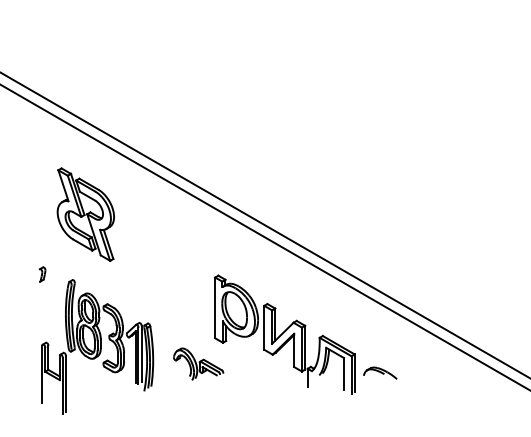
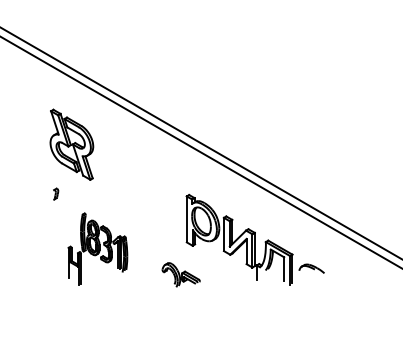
part: (85, 214) -> (71, 144), moved
part: (97, 346) -> (97, 248), size x0.7
part: (197, 363) -> (180, 274), moved

